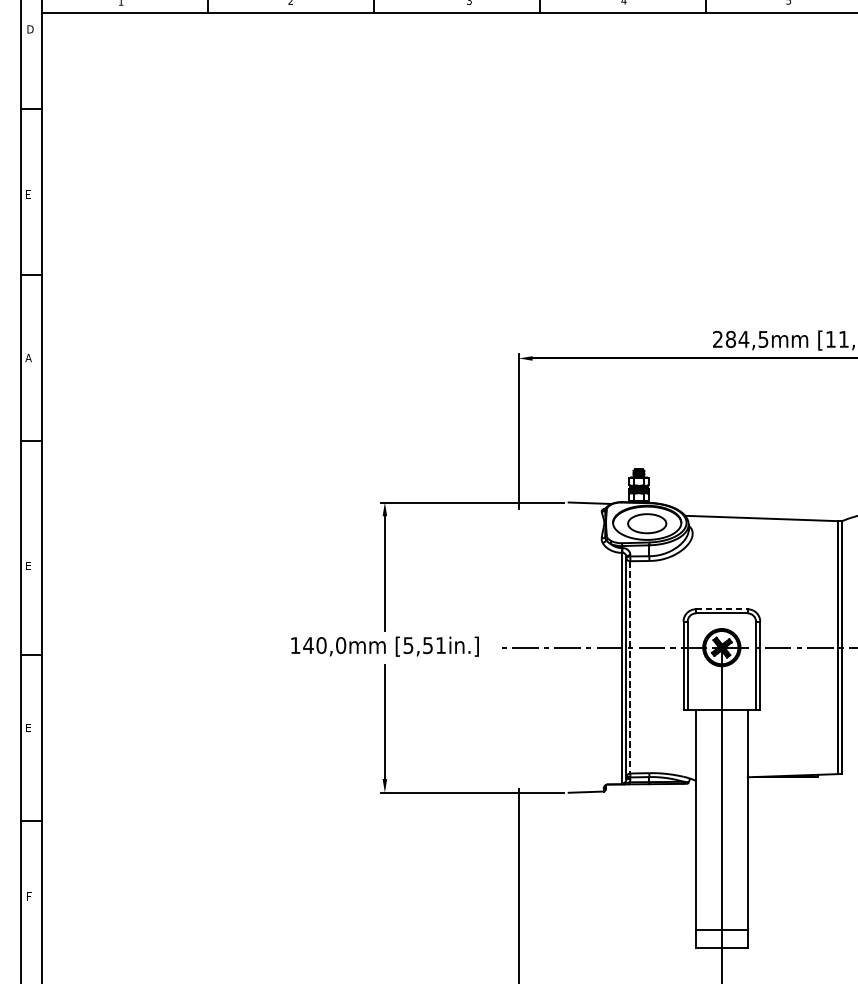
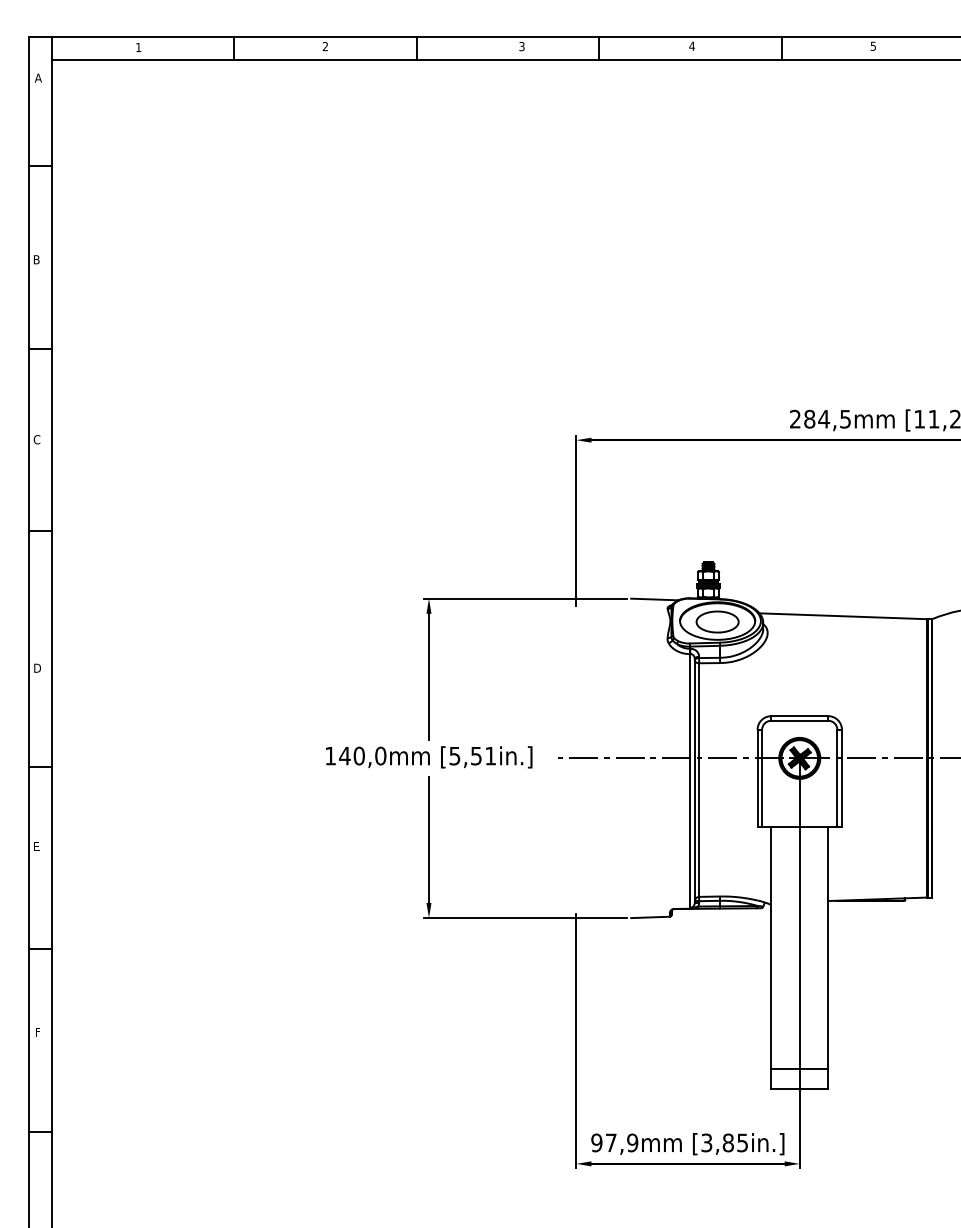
text: (30, 28) -> (38, 77), D -> A
text: (28, 194) -> (36, 259), E -> B
text: (28, 357) -> (36, 439), A -> C
text: (29, 565) -> (37, 667), E -> D
line: (721, 609) -> (799, 716), dashed -> solid
line: (630, 667) -> (699, 780), dashed -> solid

